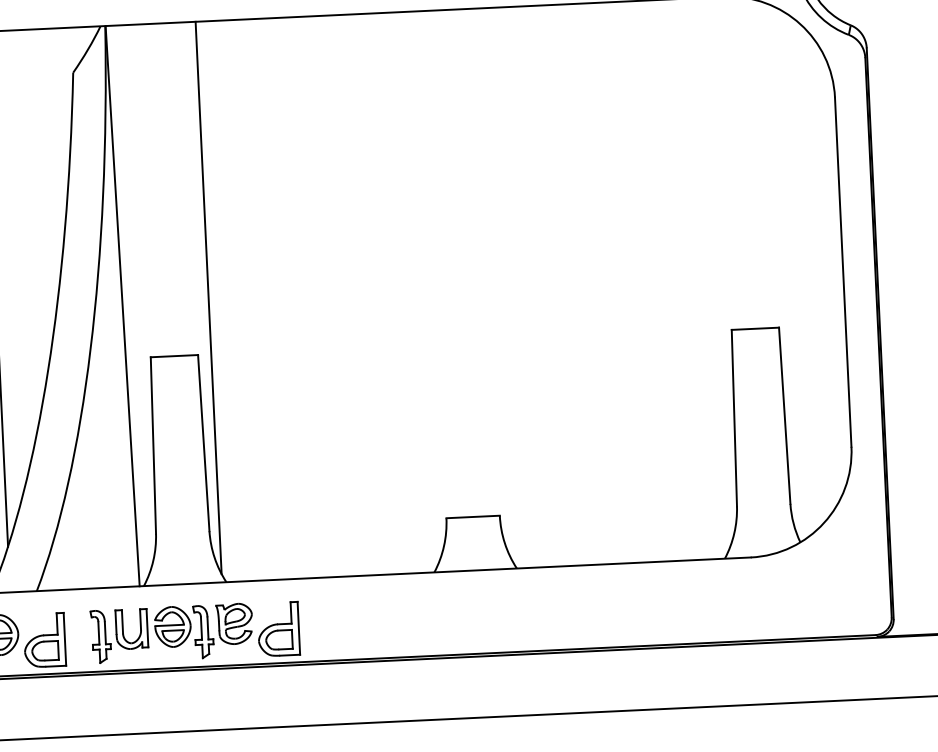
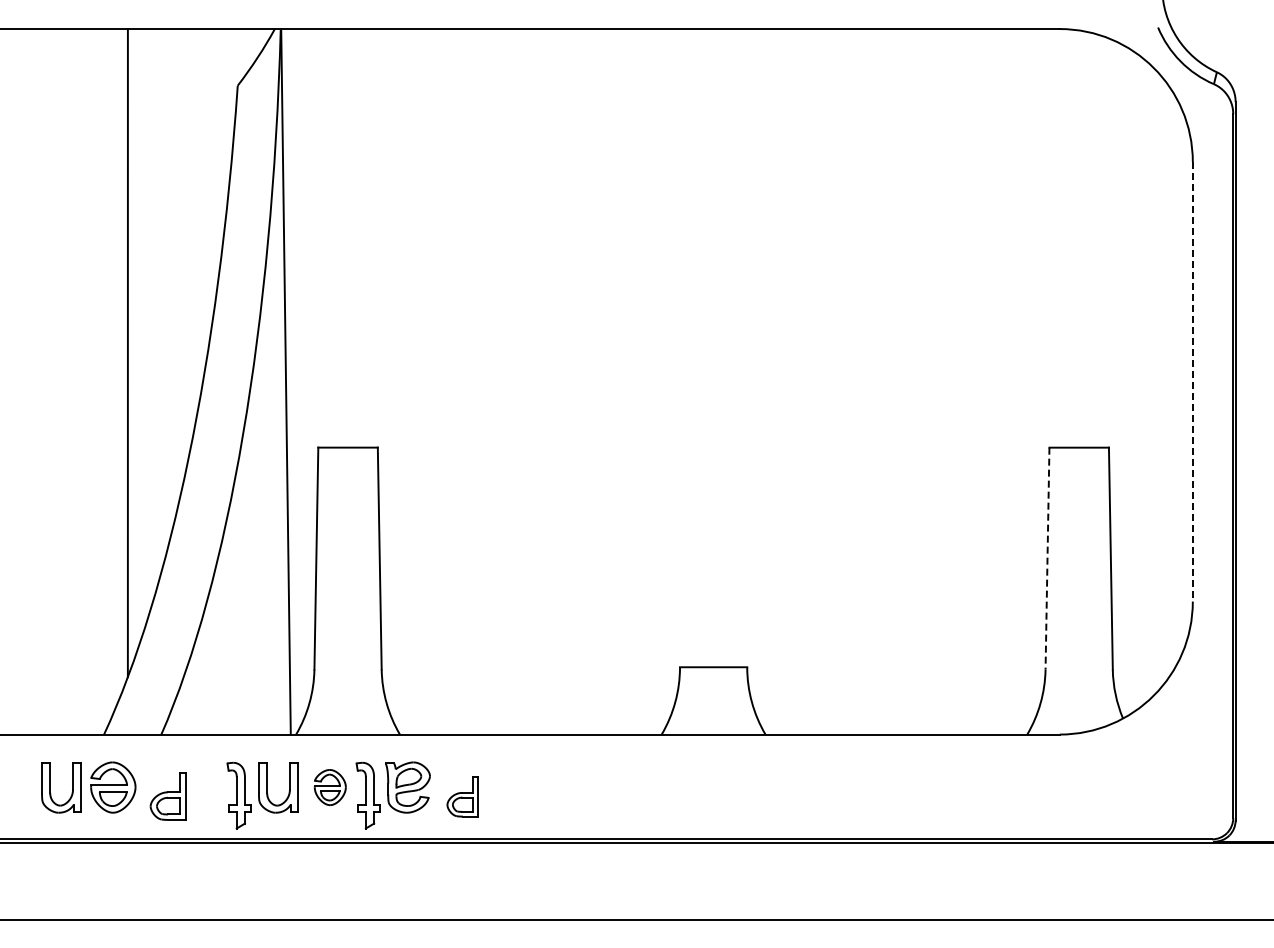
line: (842, 271) -> (1192, 381), solid -> dashed
line: (208, 297) -> (394, 376), removed
line: (734, 418) -> (1047, 558), solid -> dashed
part: (173, 626) -> (330, 787), size x0.7
part: (278, 629) -> (462, 796), size x0.6
part: (44, 640) -> (168, 796), size x0.7

